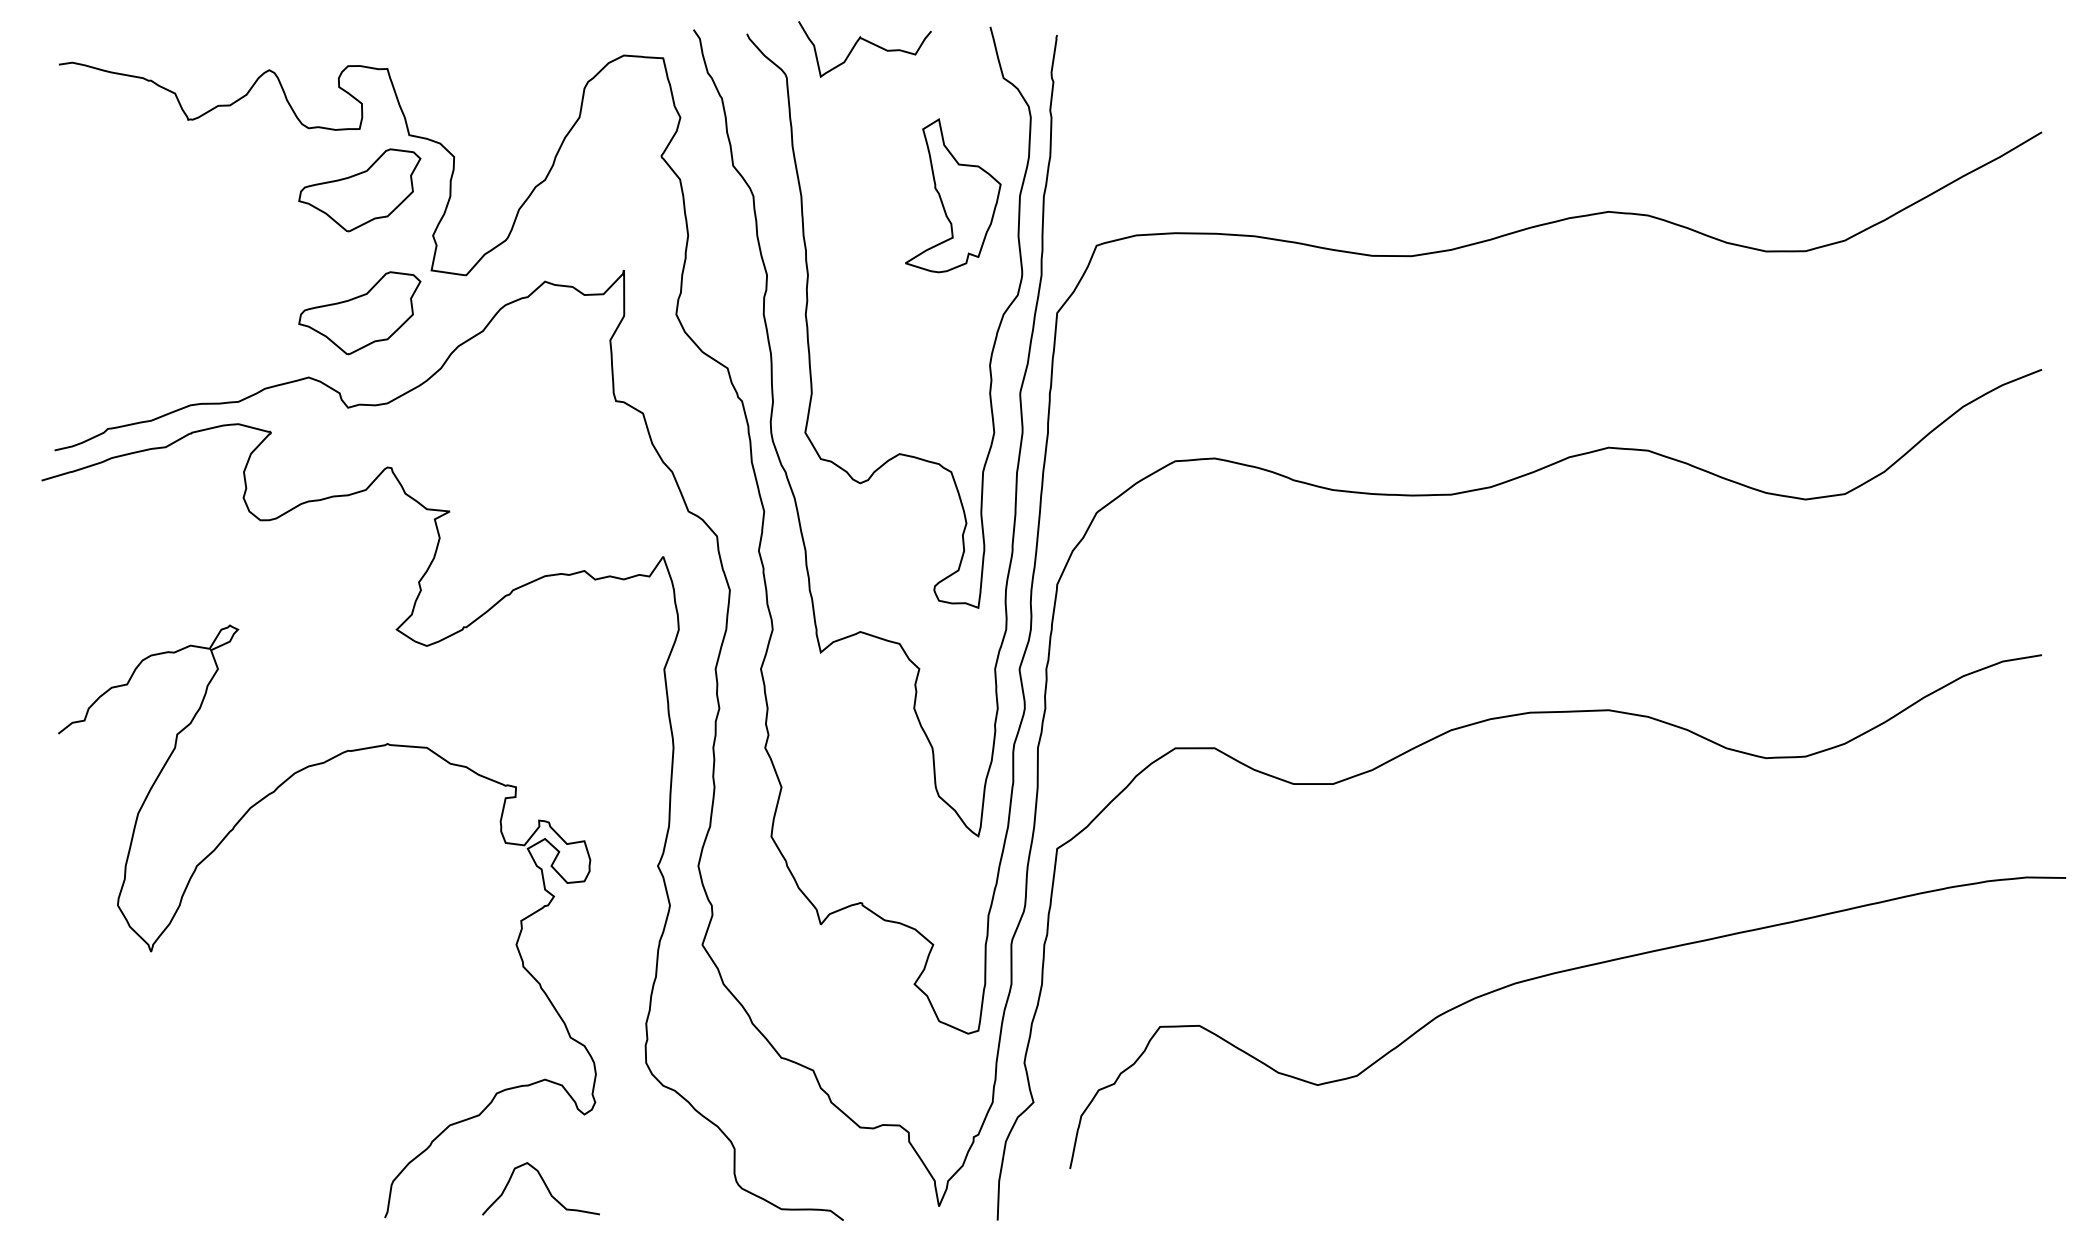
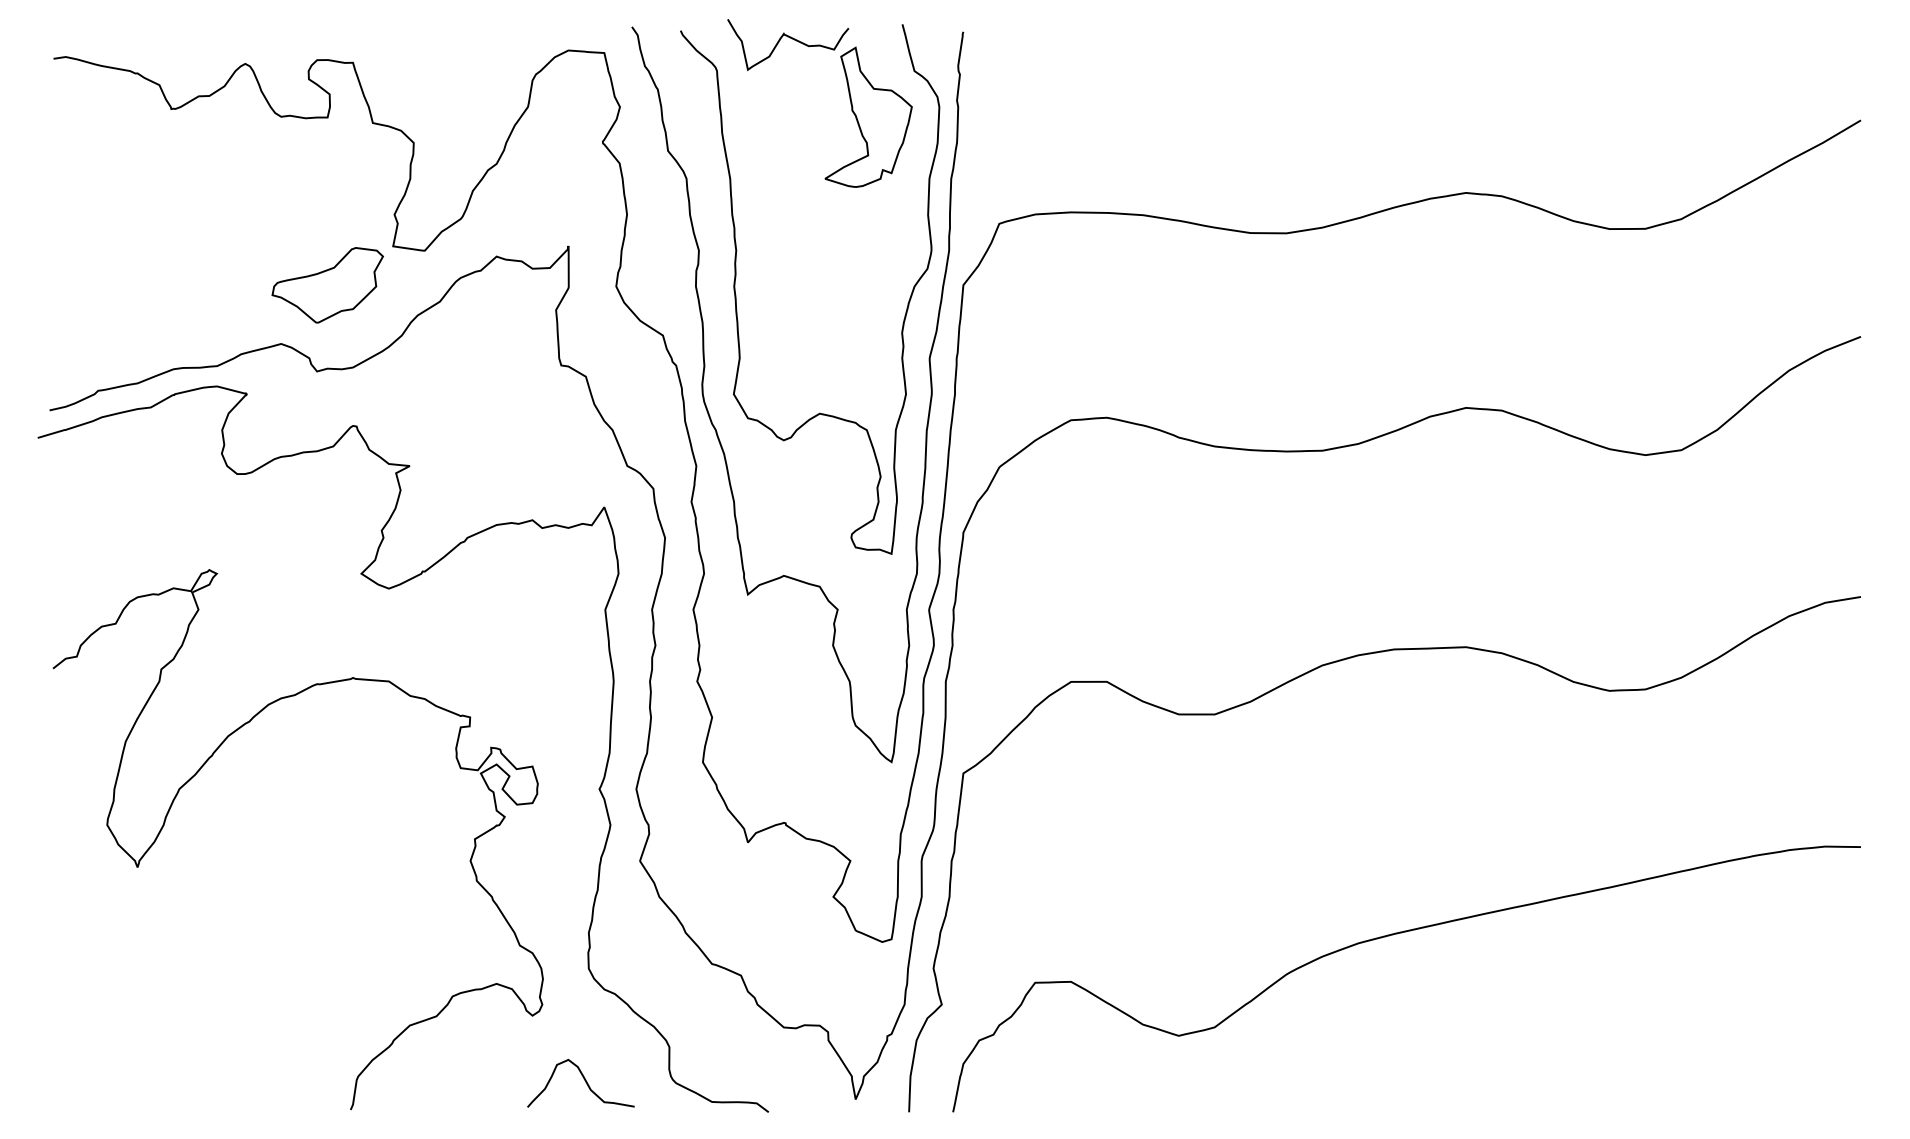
part: (359, 190) -> (327, 173), removed
part: (953, 194) -> (868, 116), moved
curve: (1557, 973) -> (1397, 934), moved
curve: (544, 1185) -> (584, 1080), moved

